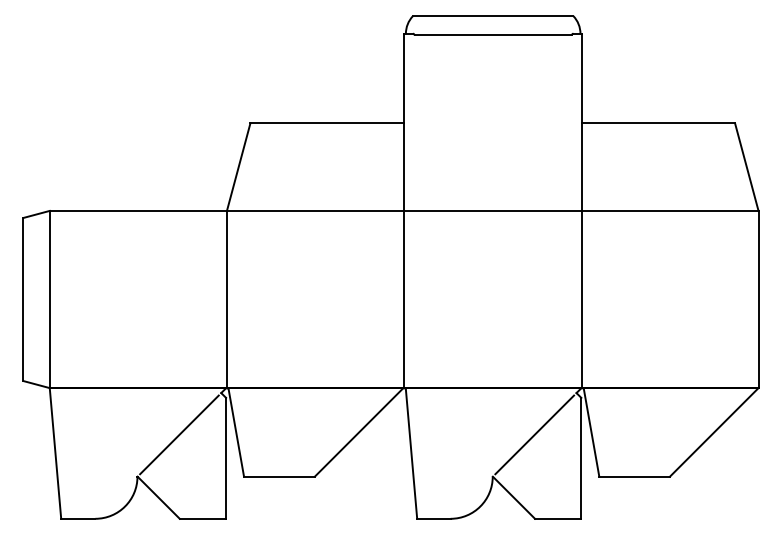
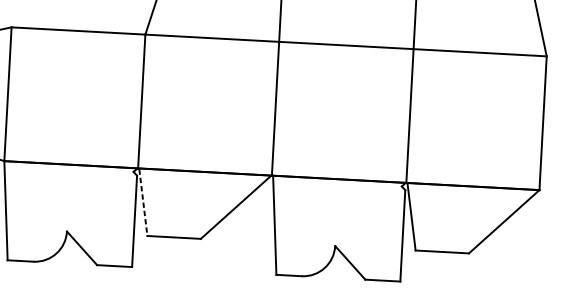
line: (236, 433) -> (143, 203), solid -> dashed
line: (179, 434) -> (100, 201), removed
line: (534, 434) -> (368, 215), removed

